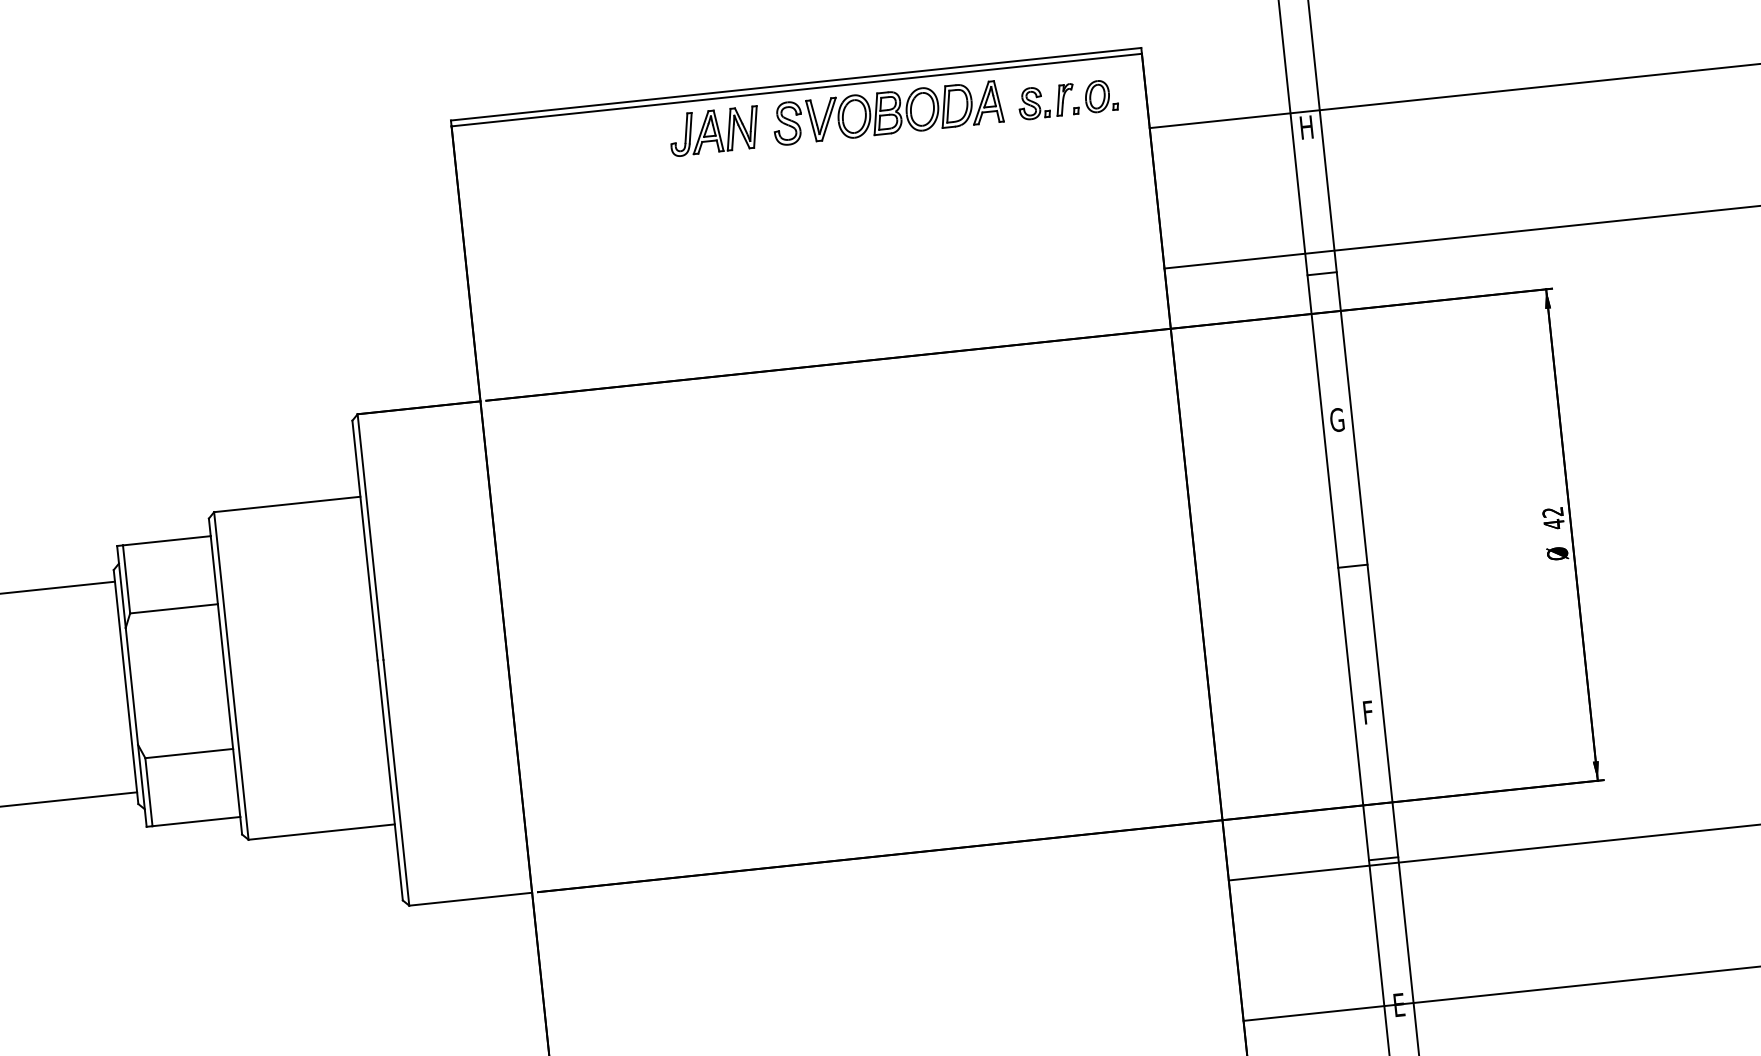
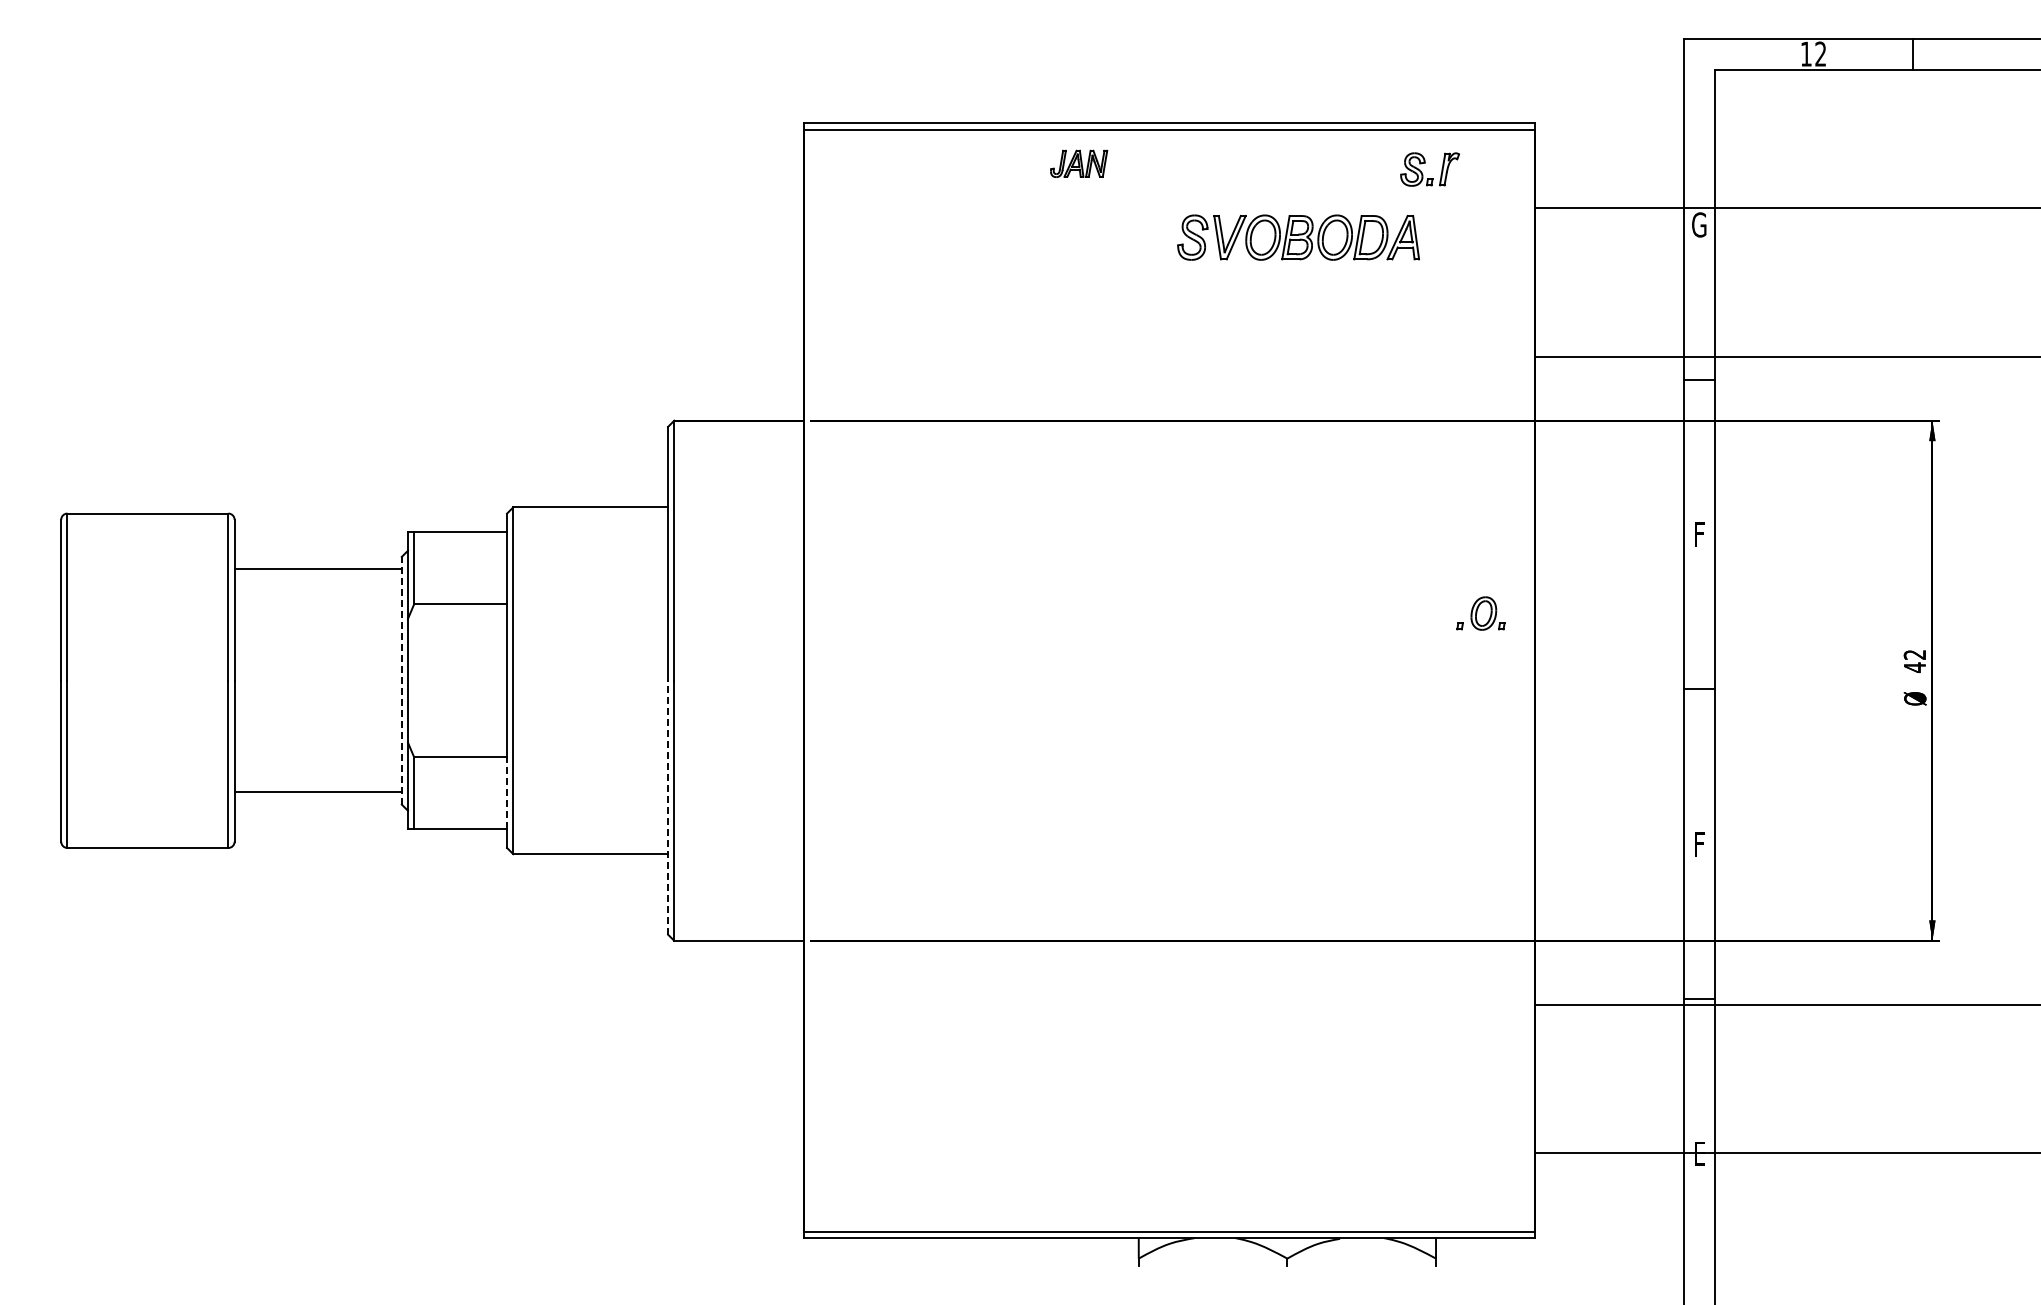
part: (1094, 96) -> (1480, 613), moved
part: (887, 112) -> (1298, 237), moved
text: (1306, 127) -> (1699, 224), H -> G
part: (713, 131) -> (1078, 163), size x0.6
text: (1337, 419) -> (1699, 534), G -> F
line: (125, 686) -> (401, 680), solid -> dashed
line: (390, 780) -> (668, 807), solid -> dashed
line: (236, 782) -> (507, 792), solid -> dashed

